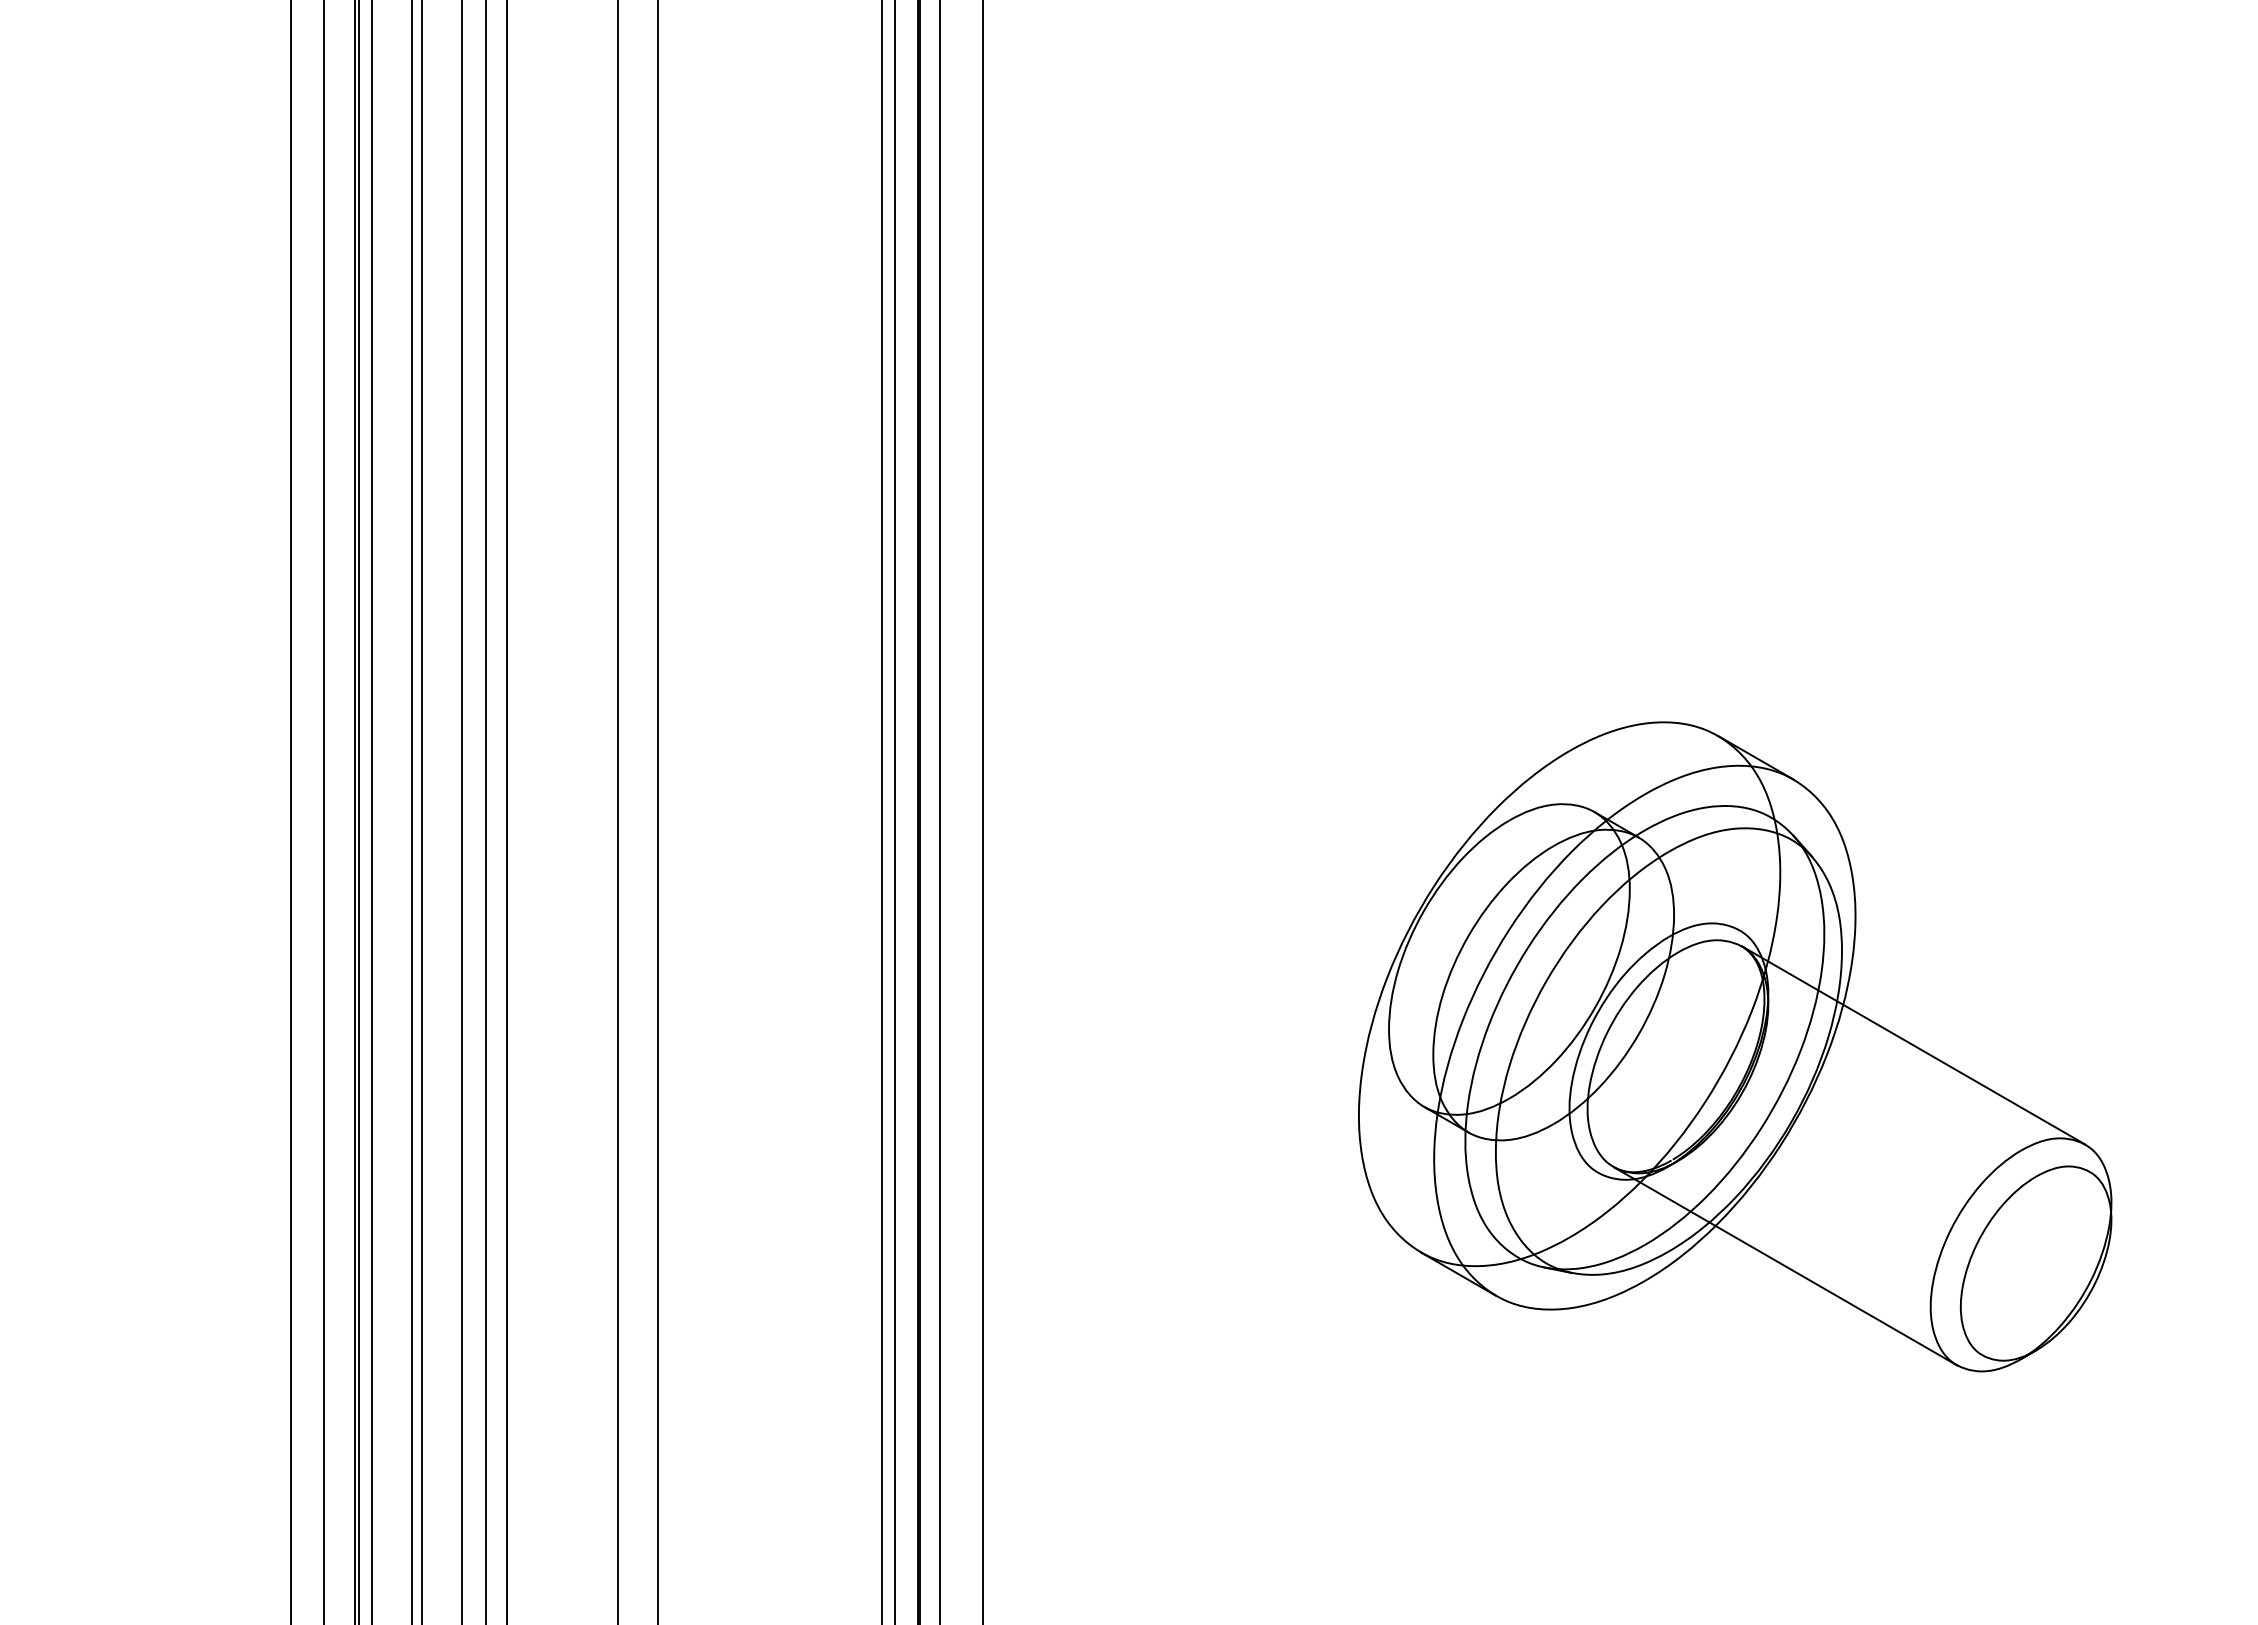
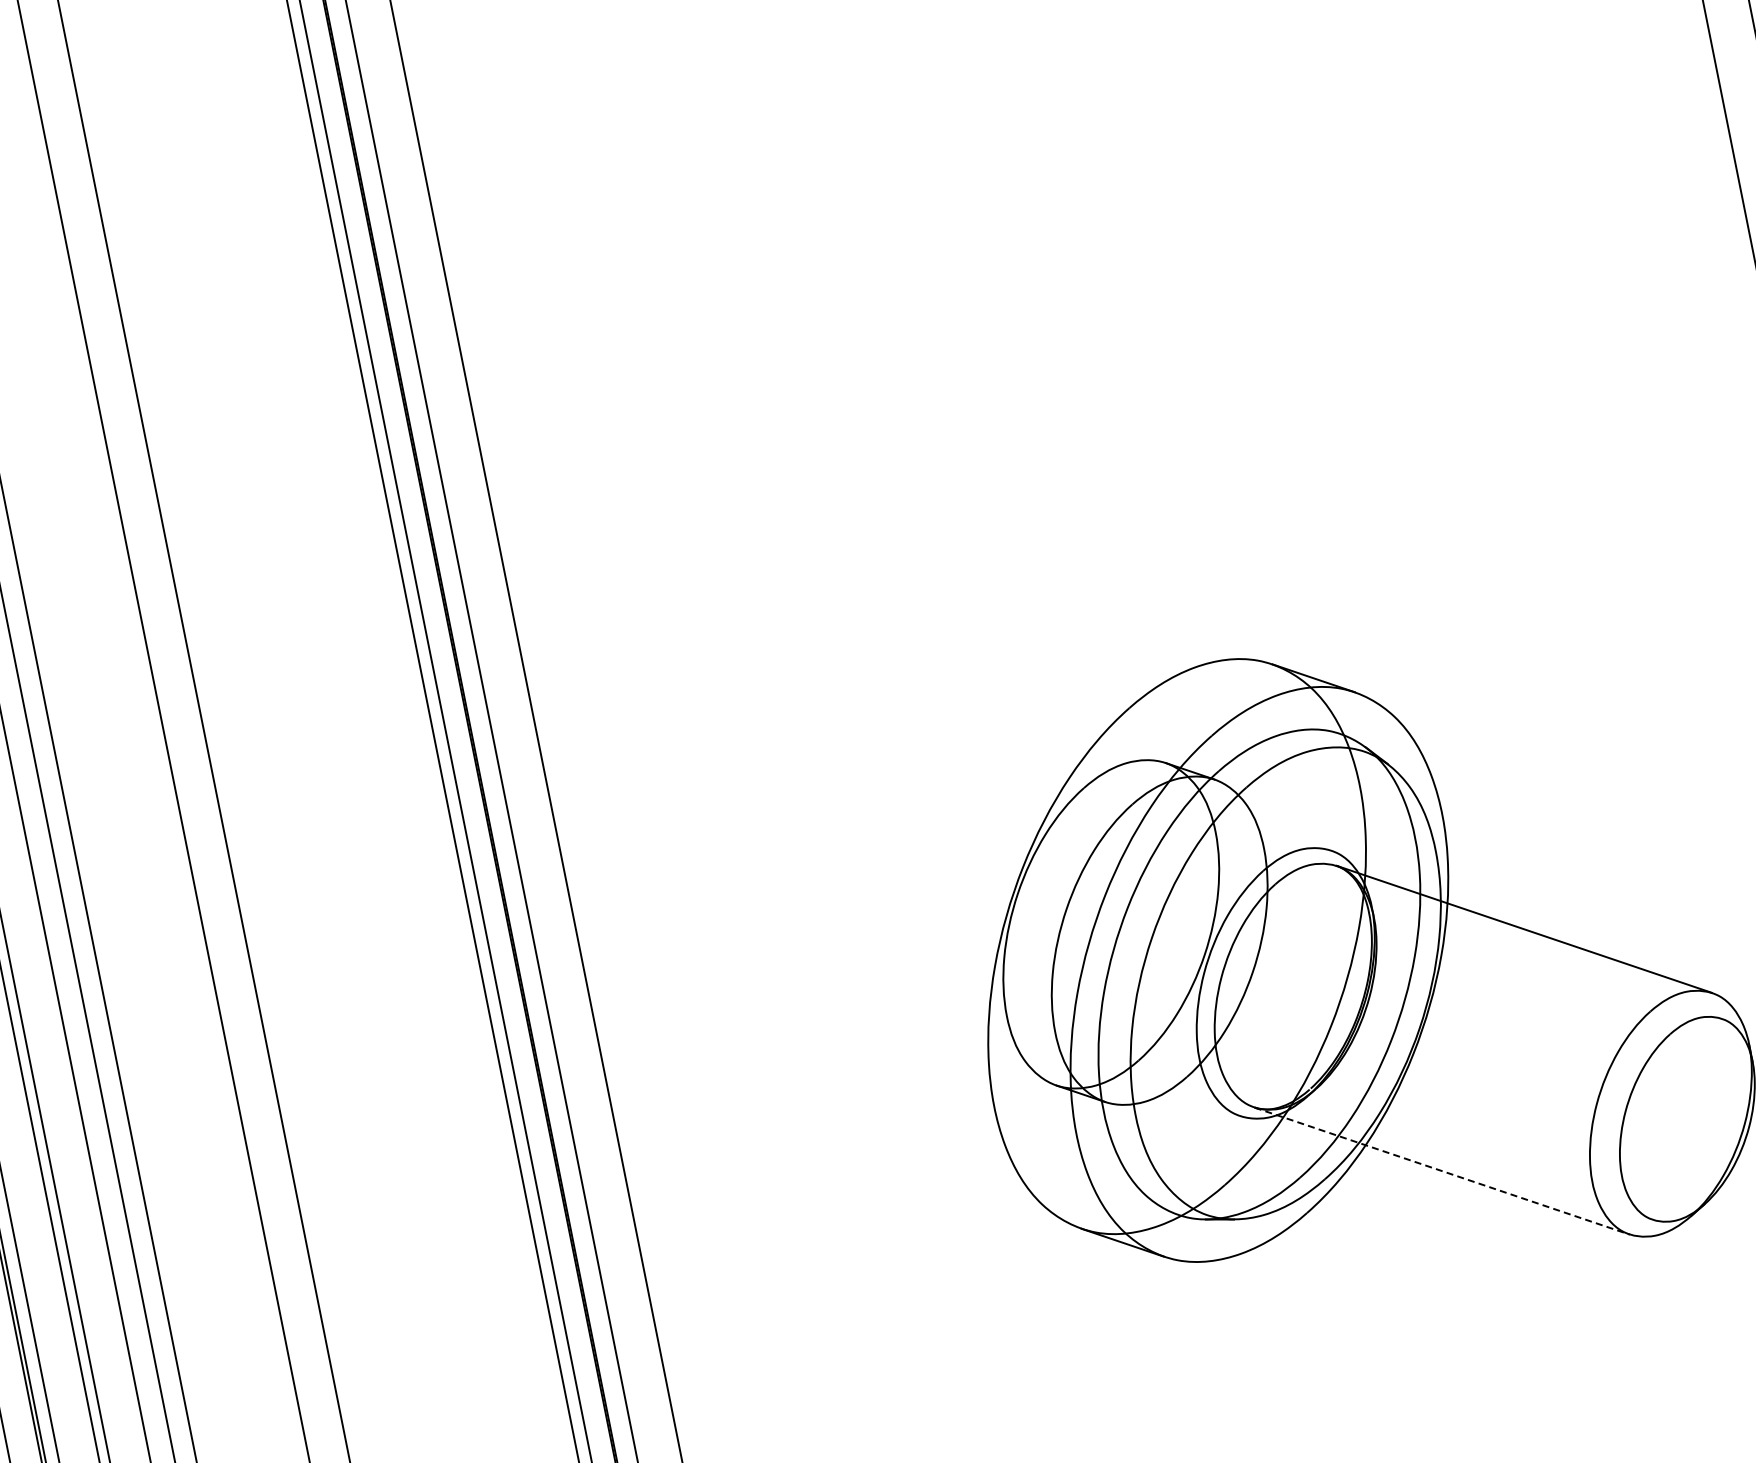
line: (1786, 1266) -> (1443, 1171), solid -> dashed

